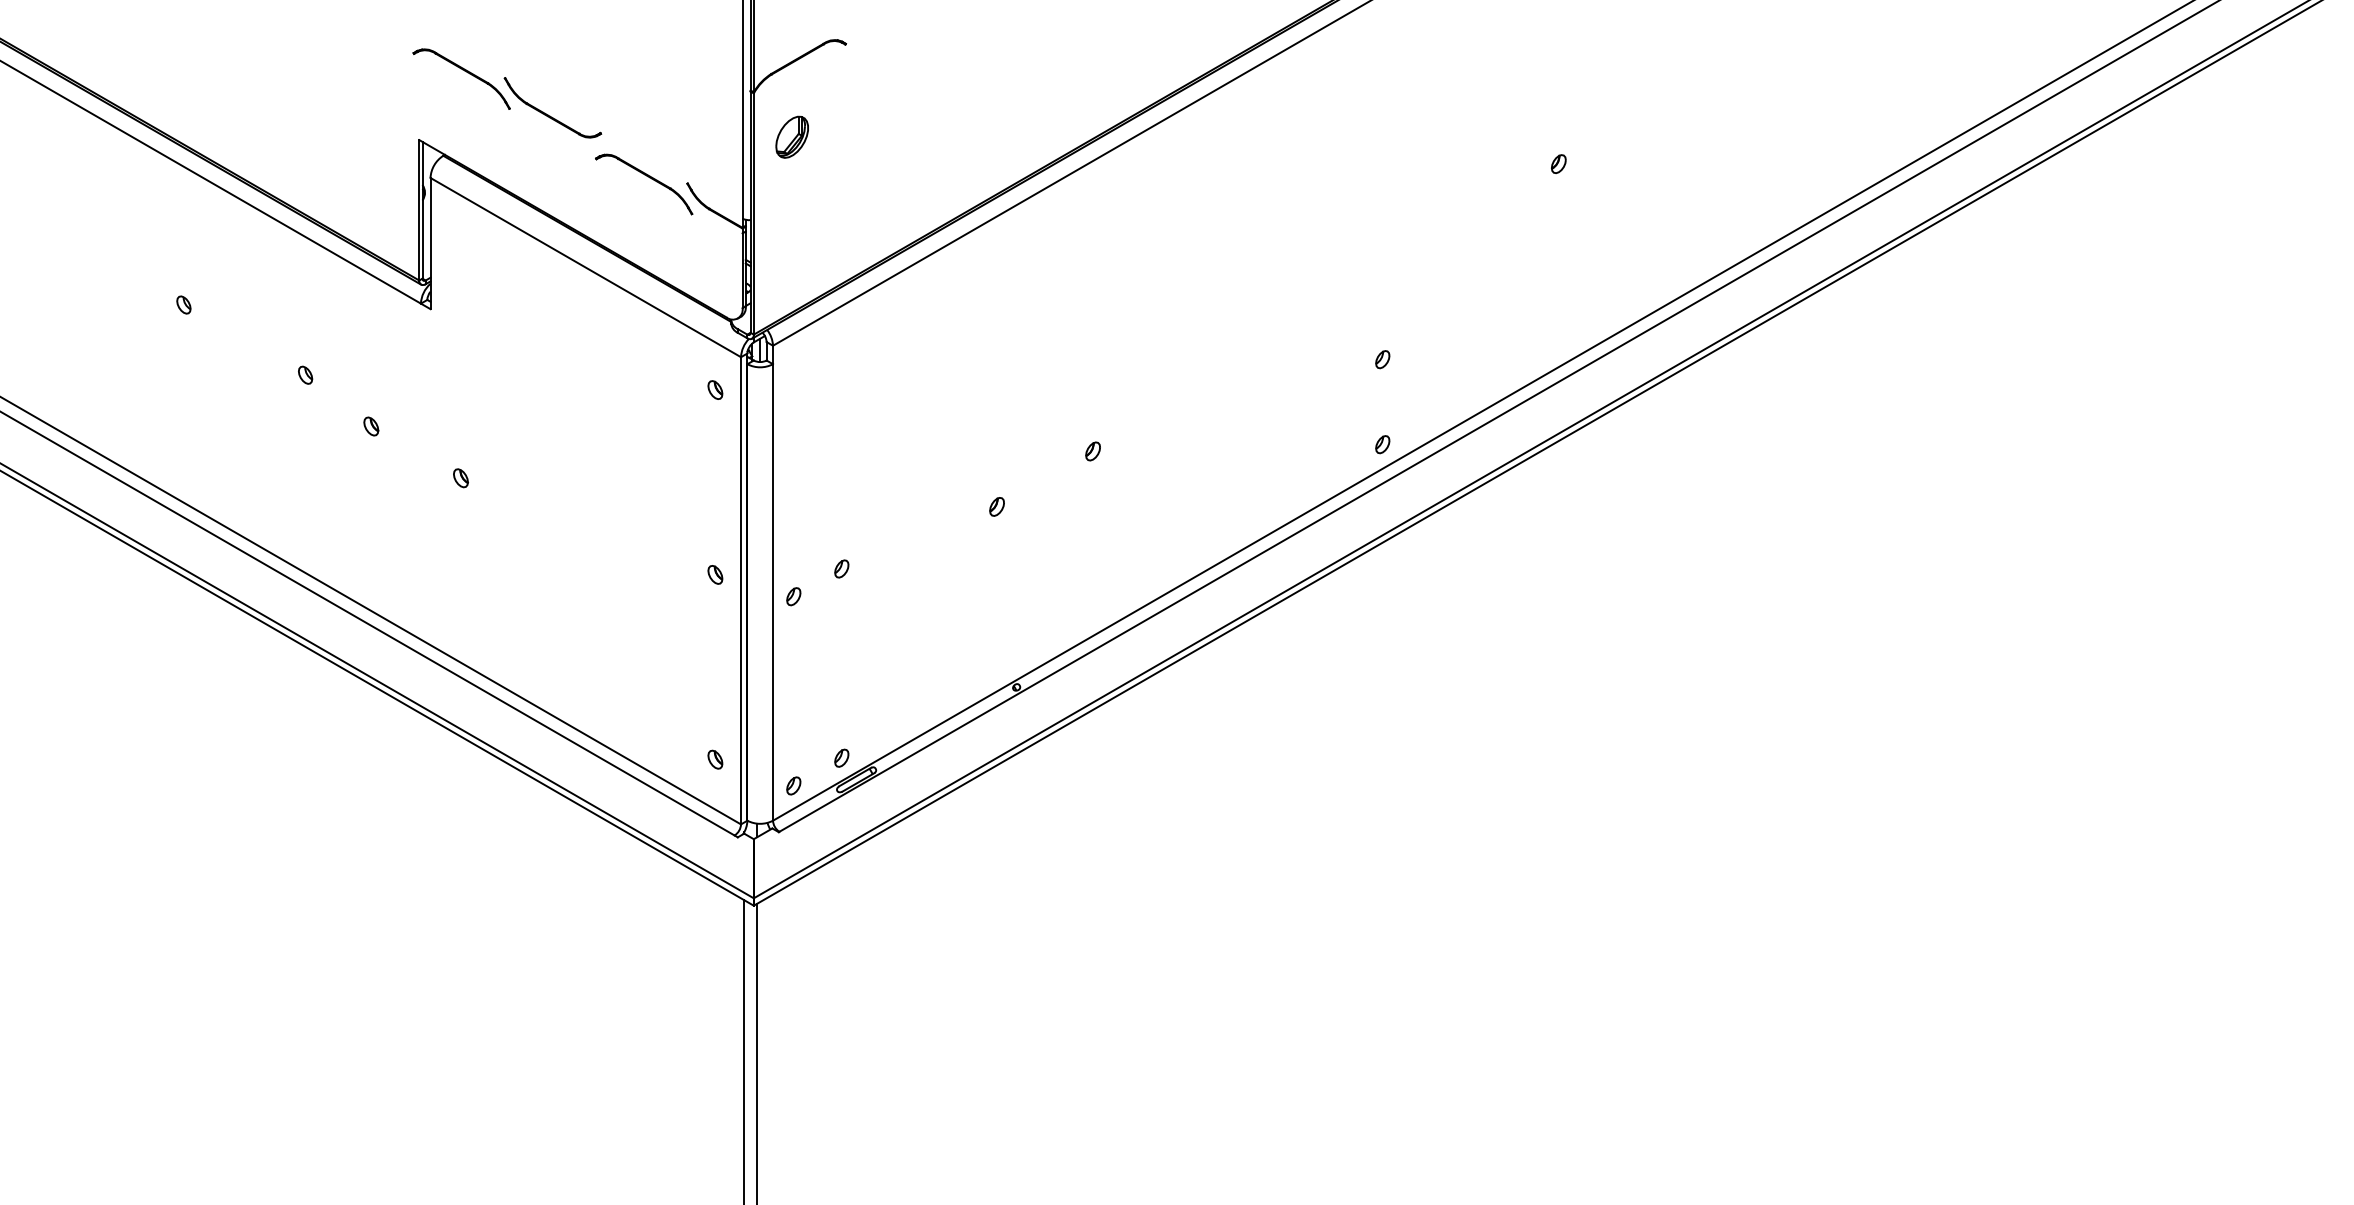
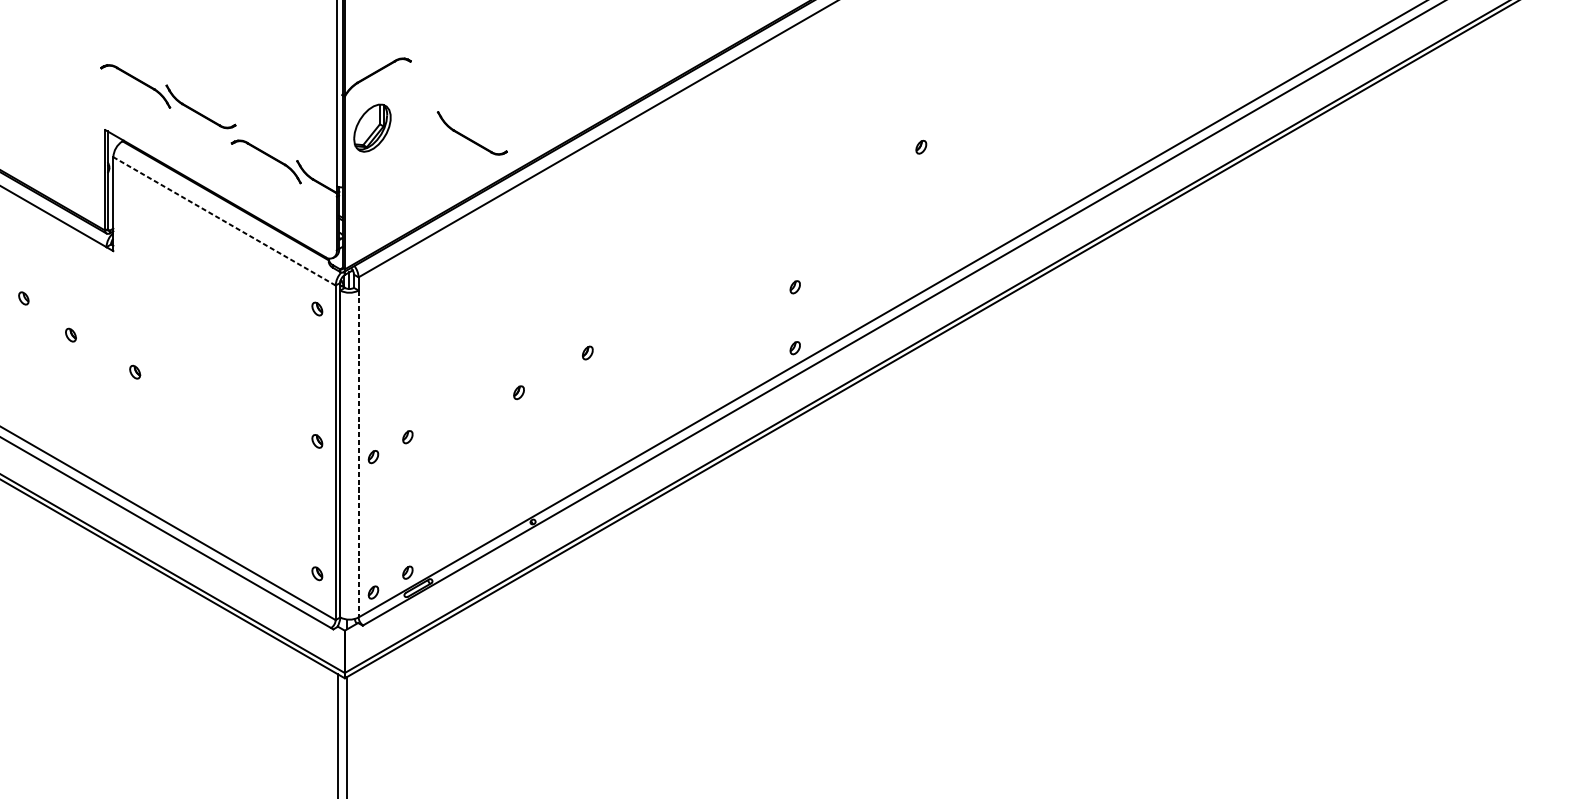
part: (791, 136) -> (371, 127), size x1.6
part: (927, 151) -> (469, 138), added
line: (585, 267) -> (224, 221), solid -> dashed
line: (773, 592) -> (358, 454), solid -> dashed

